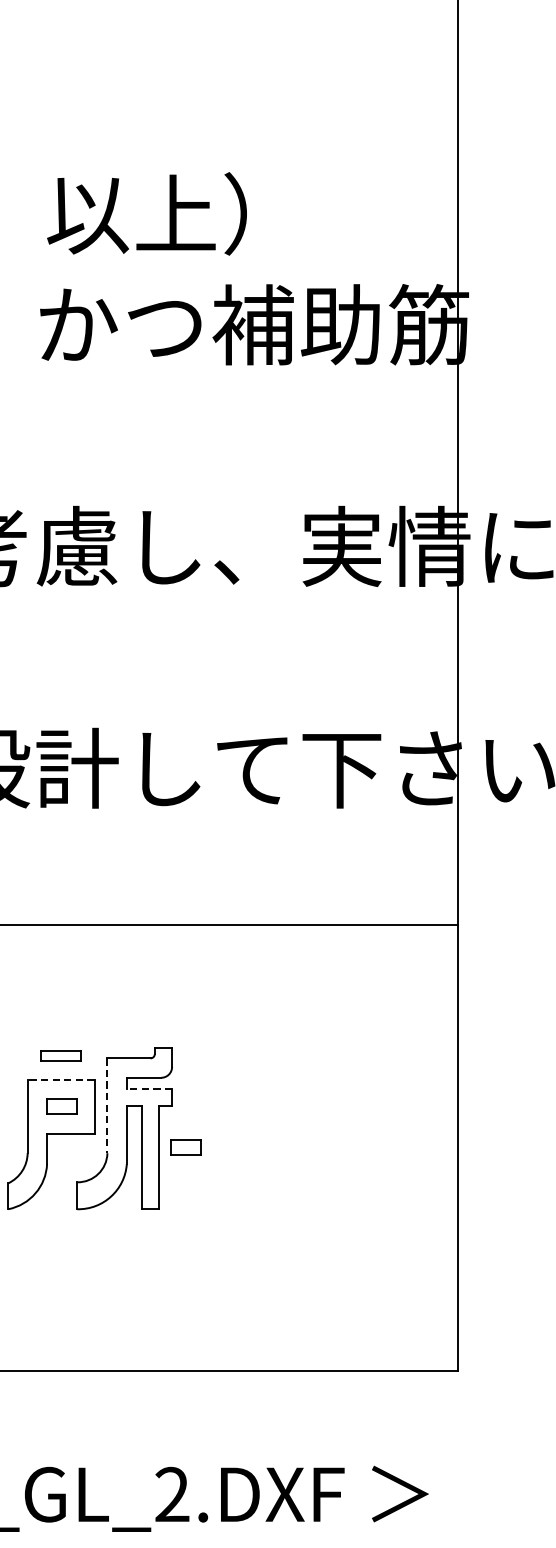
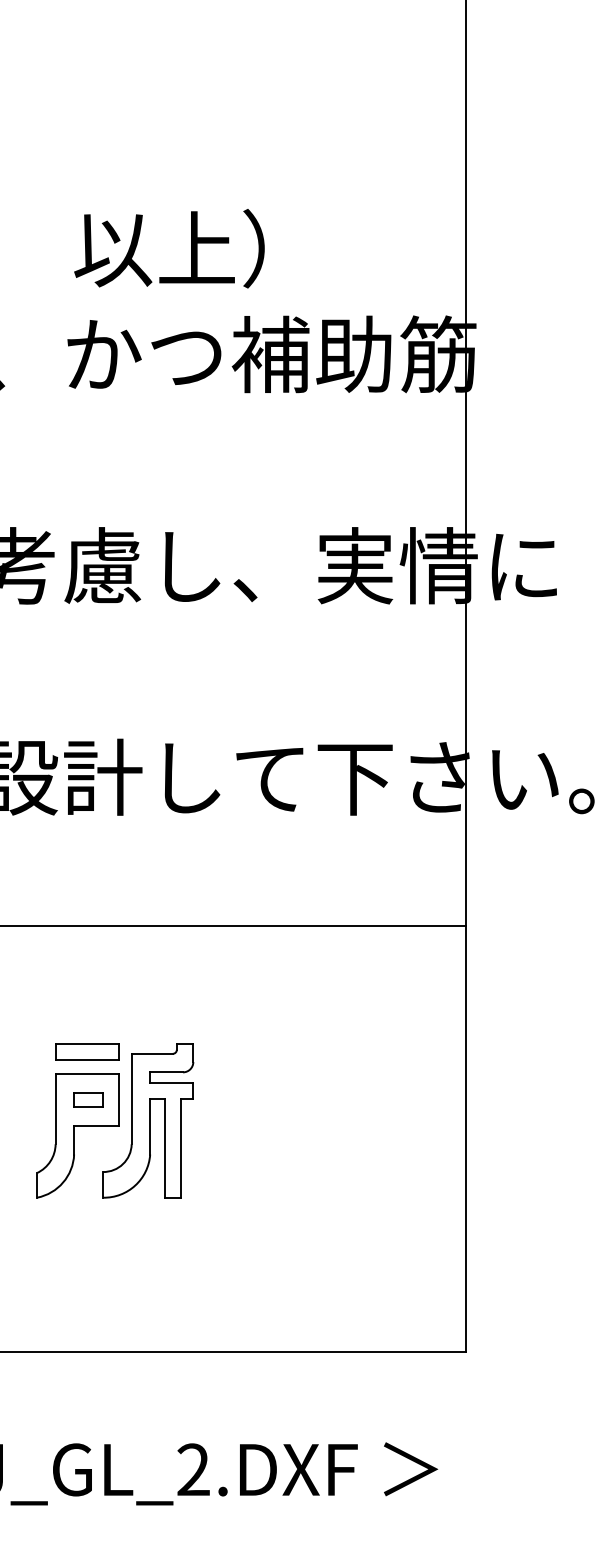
part: (61, 1055) -> (87, 1051), size x1.67
line: (61, 1080) -> (87, 1074), dashed -> solid
line: (149, 1088) -> (171, 1082), dashed -> solid
line: (107, 1106) -> (131, 1099), dashed -> solid
part: (185, 1147) -> (206, 1138), removed

